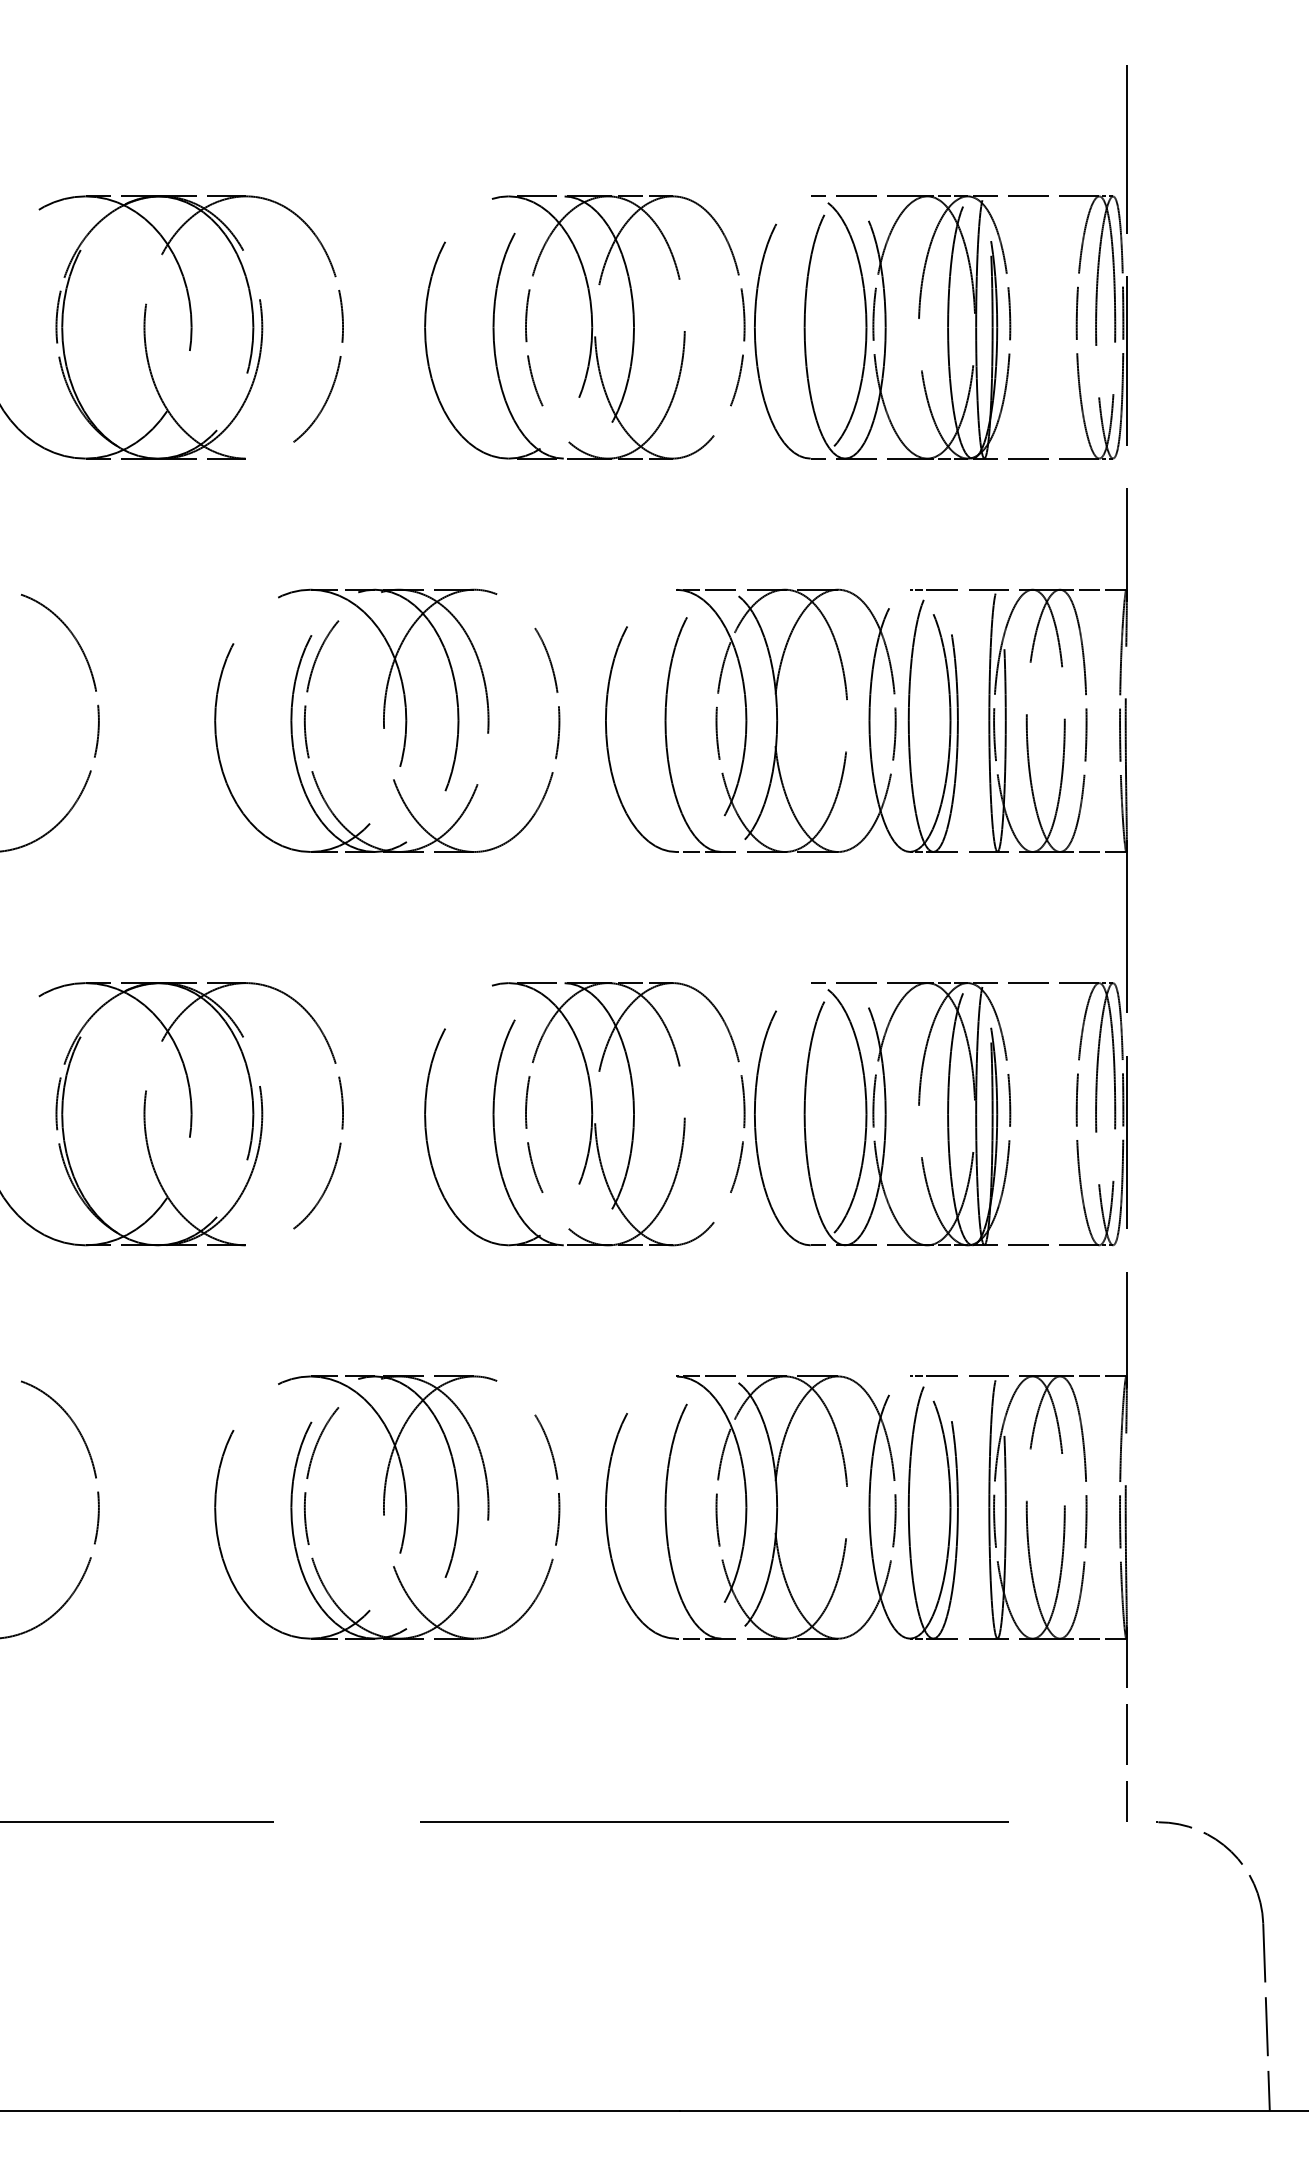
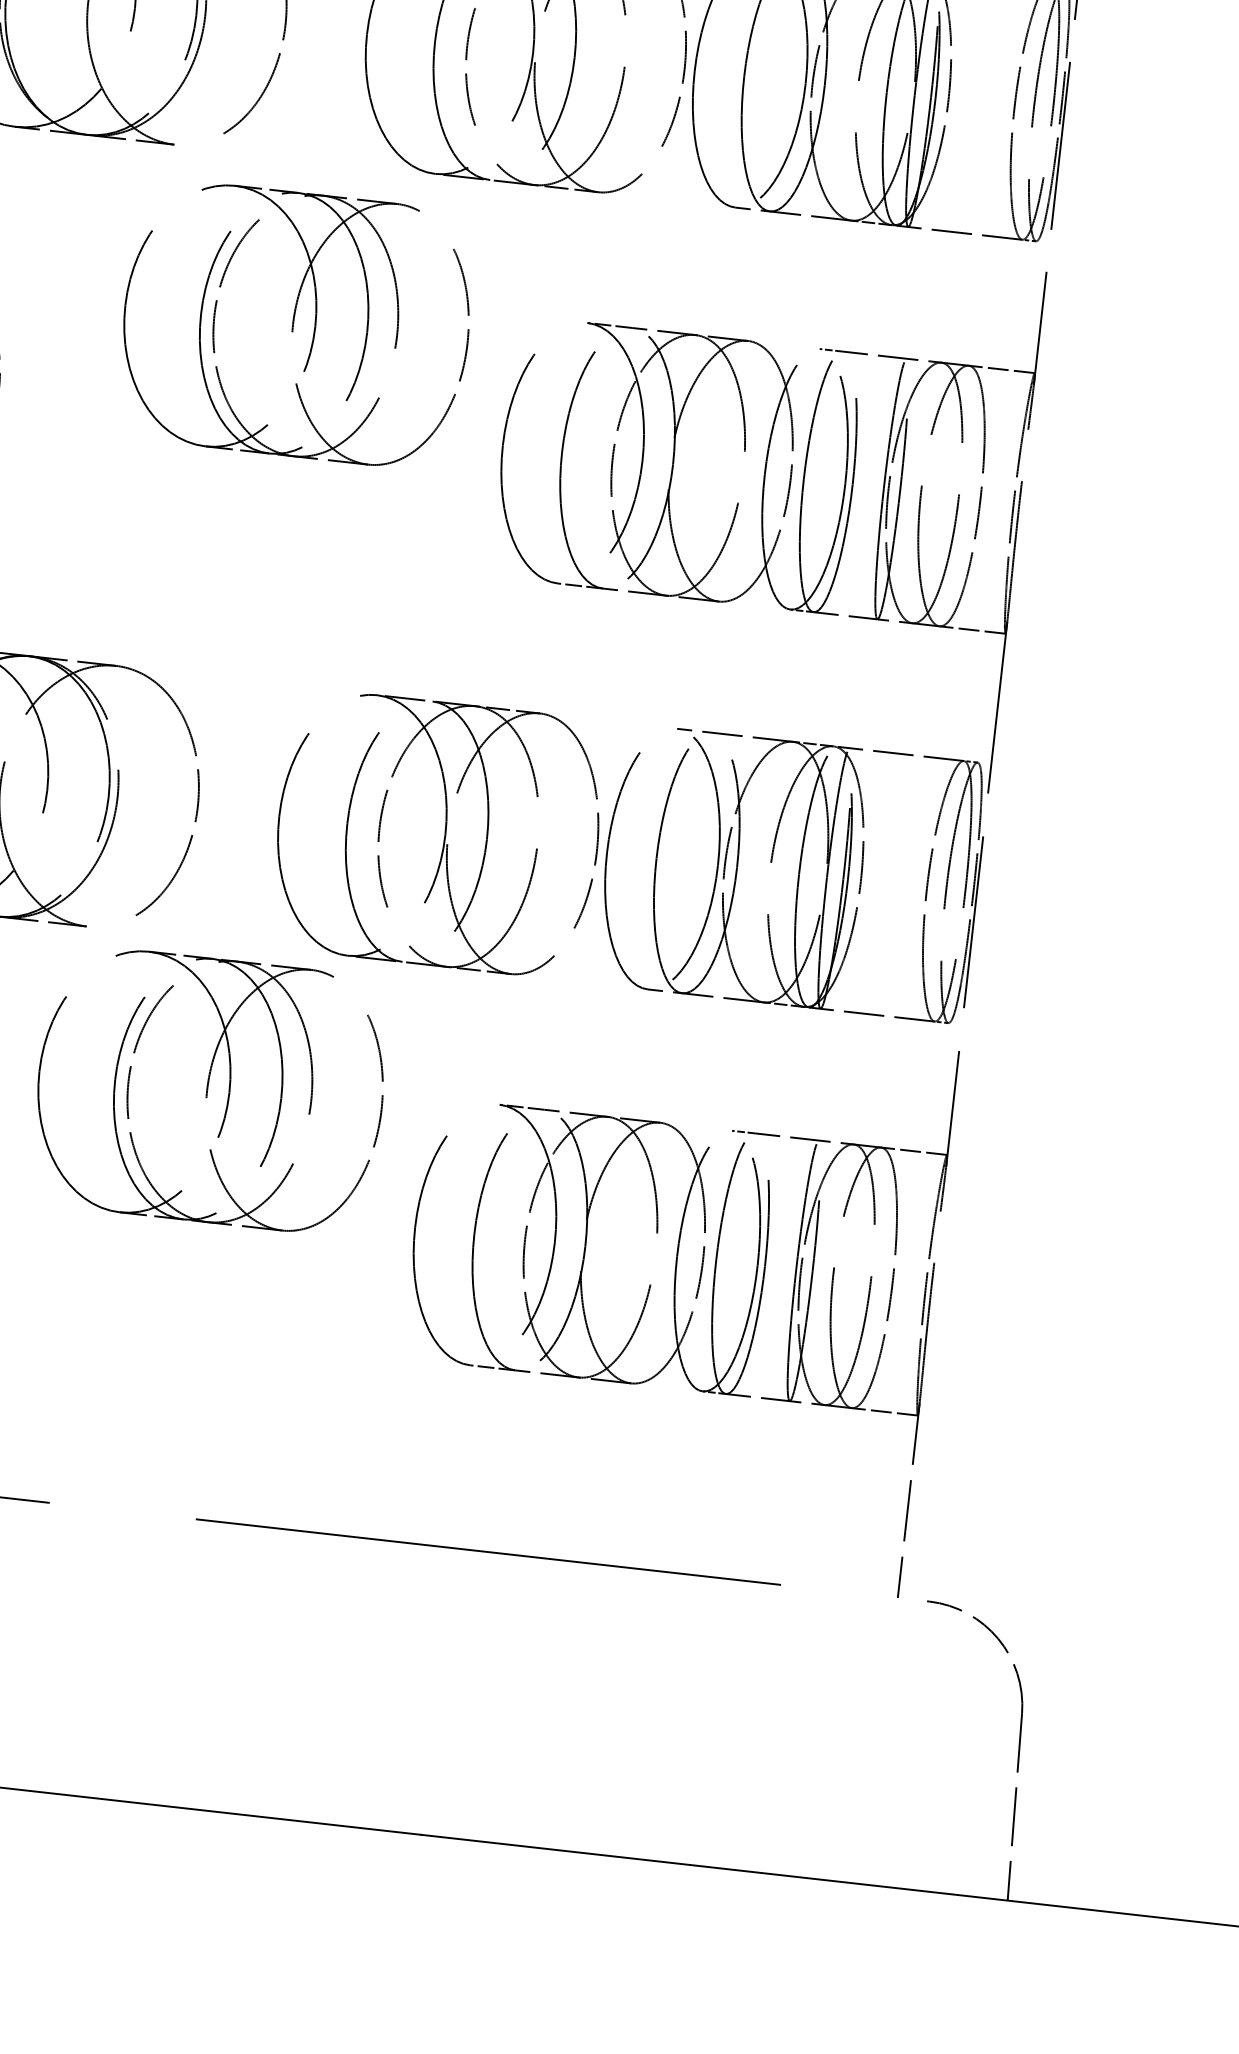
part: (387, 720) -> (296, 324), moved
part: (387, 1507) -> (210, 1090), moved

